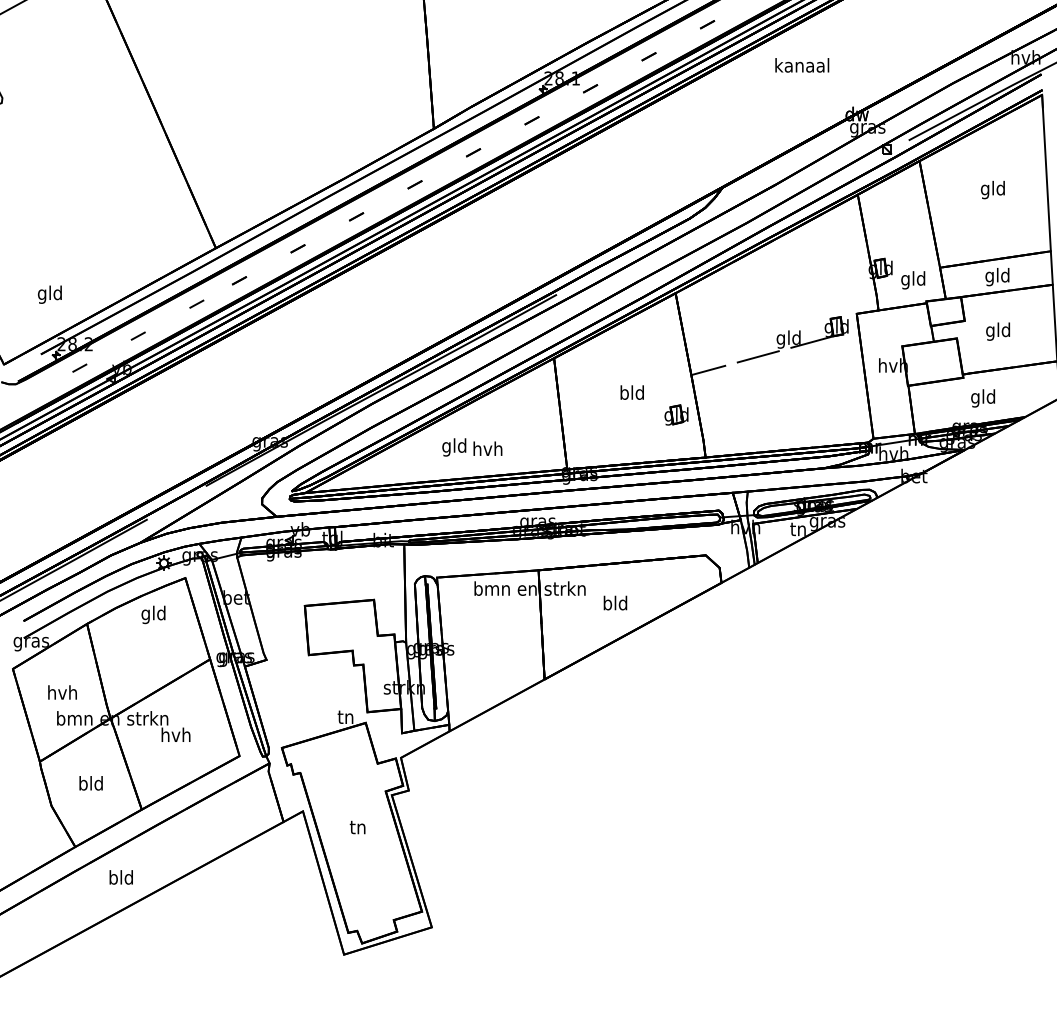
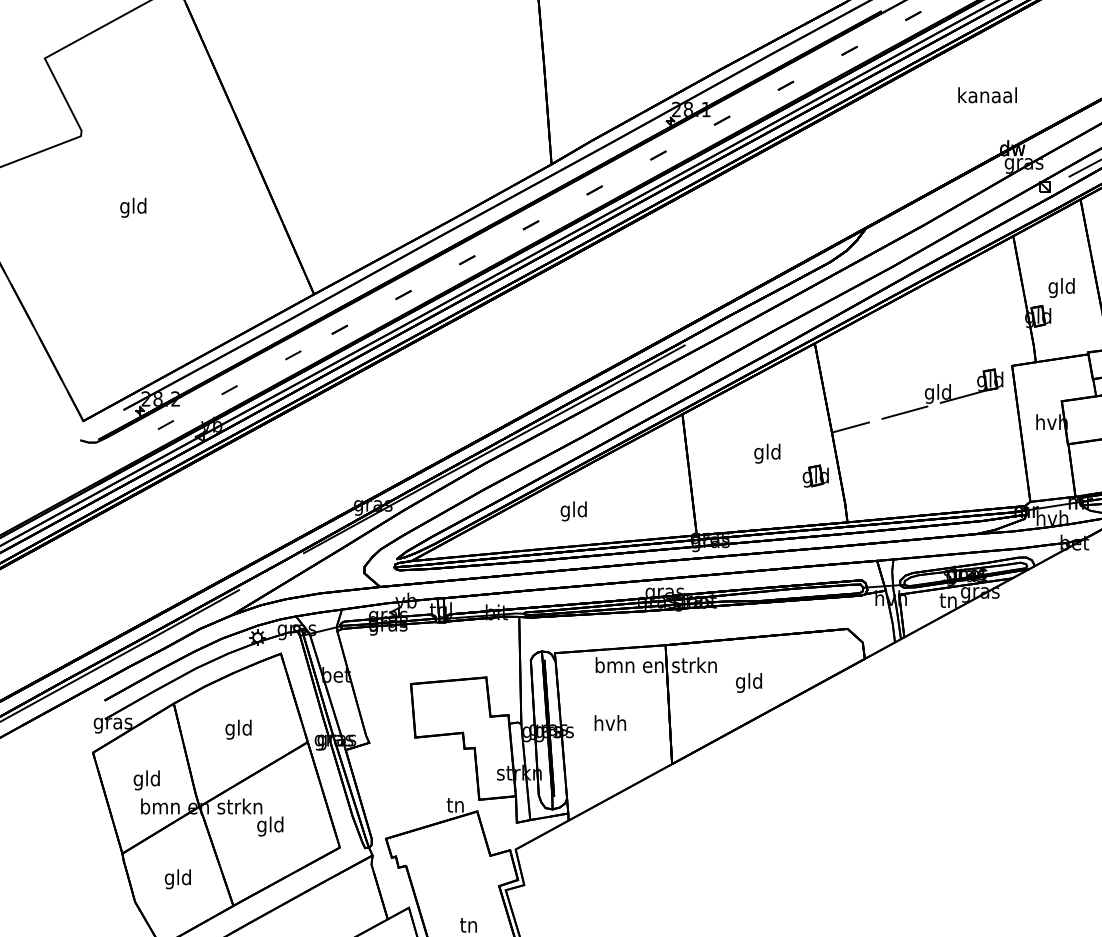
text: (802, 65) -> (987, 95), moved
text: (913, 280) -> (1061, 288), moved
text: (49, 294) -> (132, 207), moved
text: (624, 394) -> (759, 453), bld -> gld
text: (487, 448) -> (609, 722), moved
text: (607, 604) -> (740, 682), bld -> gld
text: (153, 614) -> (238, 729), moved
text: (62, 694) -> (147, 780), hvh -> gld
text: (175, 736) -> (270, 826), hvh -> gld
text: (82, 785) -> (168, 879), bld -> gld

